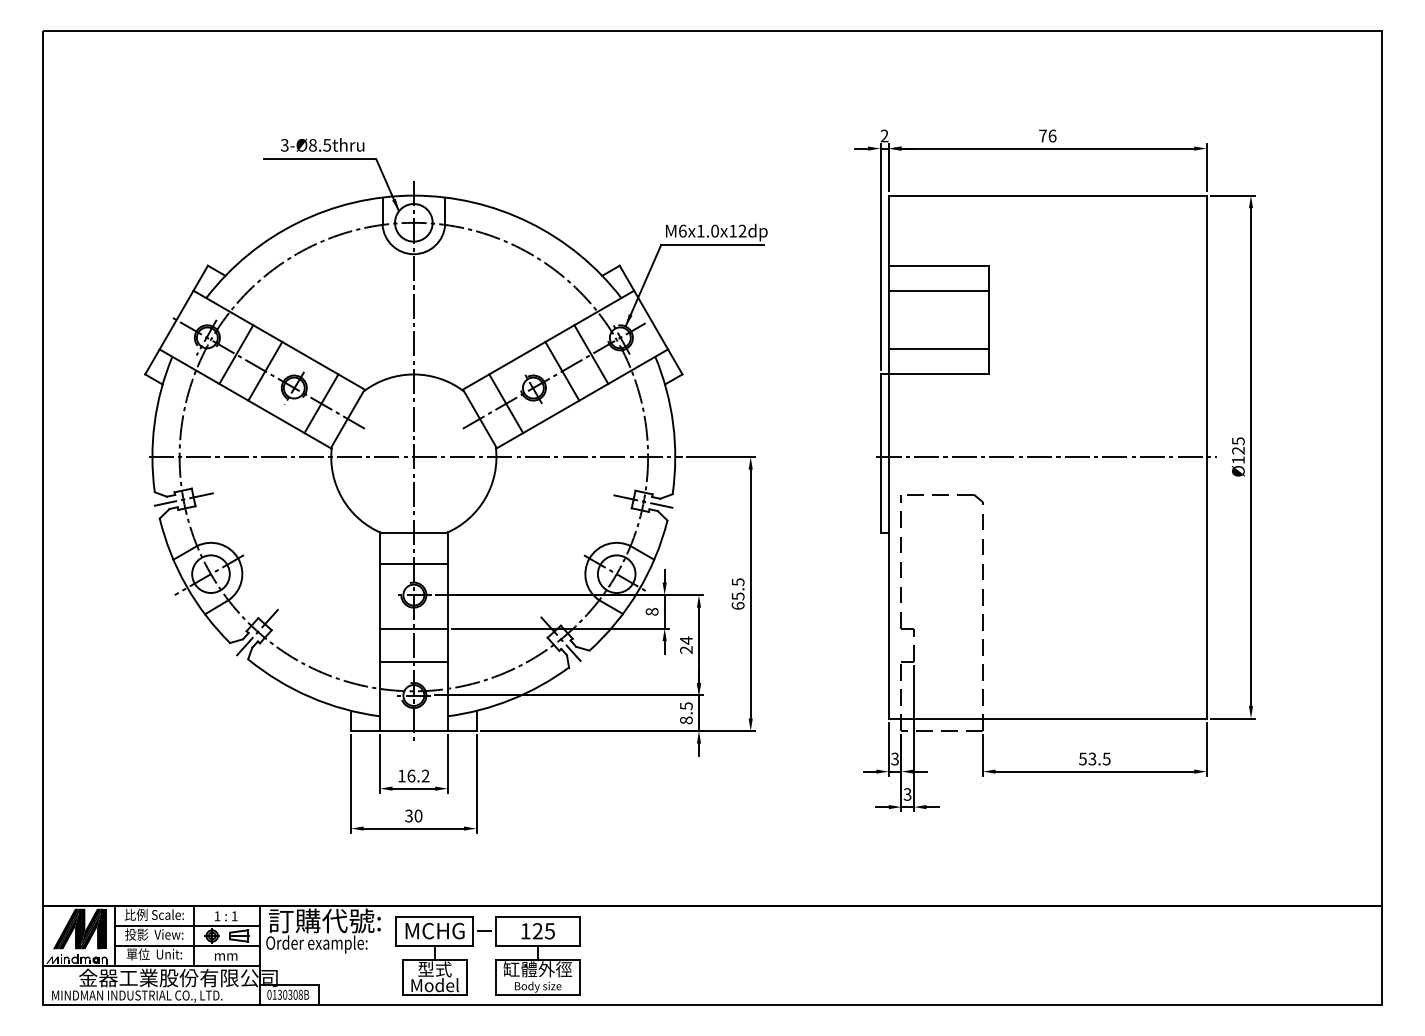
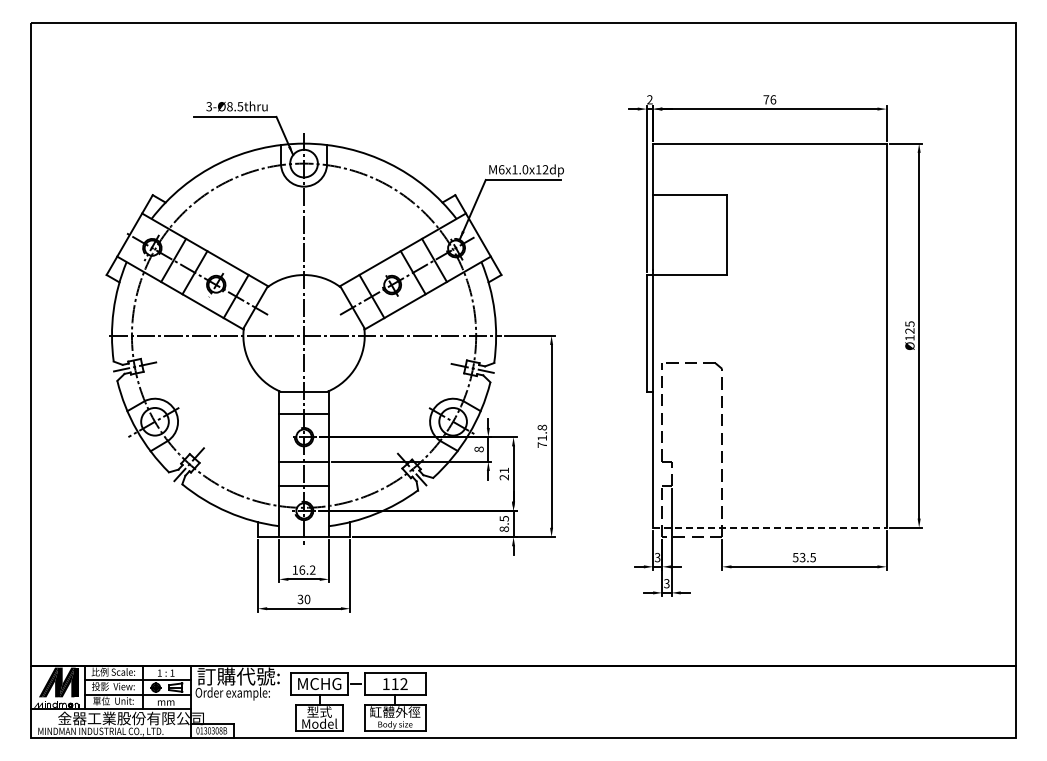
line: (938, 290) -> (689, 213), removed
line: (938, 349) -> (689, 256), removed
line: (1045, 456) -> (768, 335), removed
text: (738, 592) -> (542, 435), 65.5 -> 71.8
text: (685, 640) -> (503, 470), 24 -> 21
line: (1047, 718) -> (769, 527), solid -> dashed
text: (543, 931) -> (399, 684), 125 -> 112

